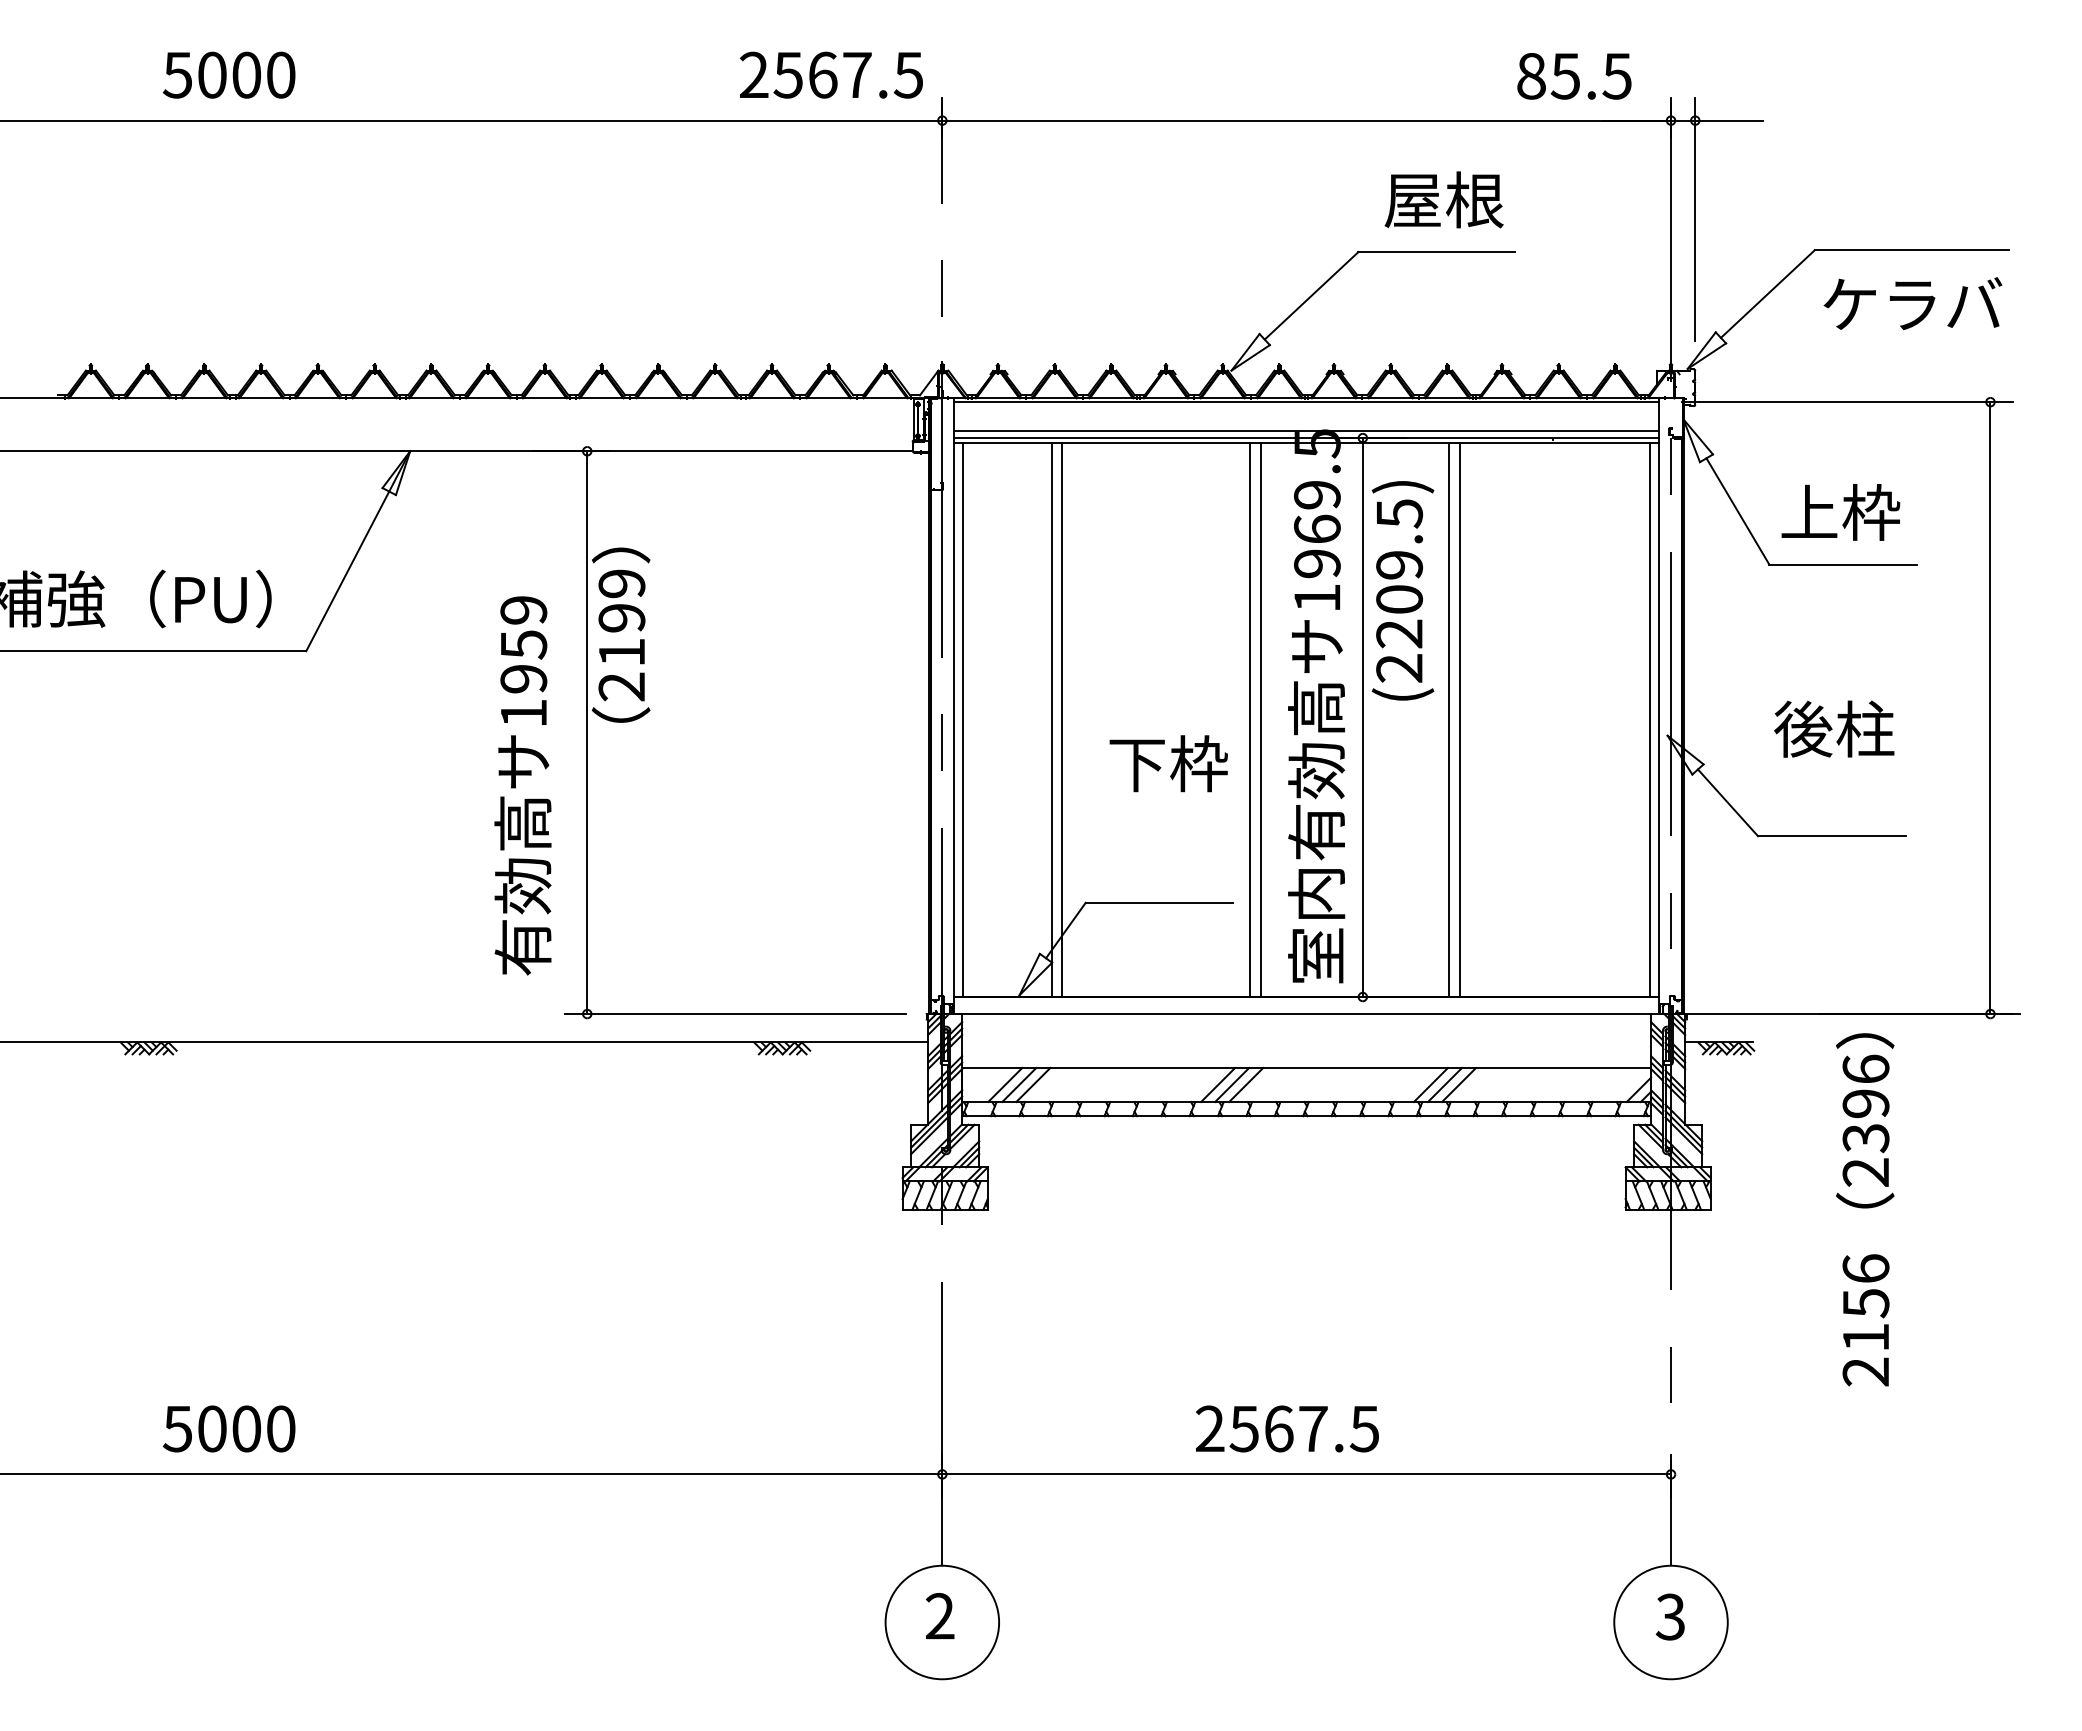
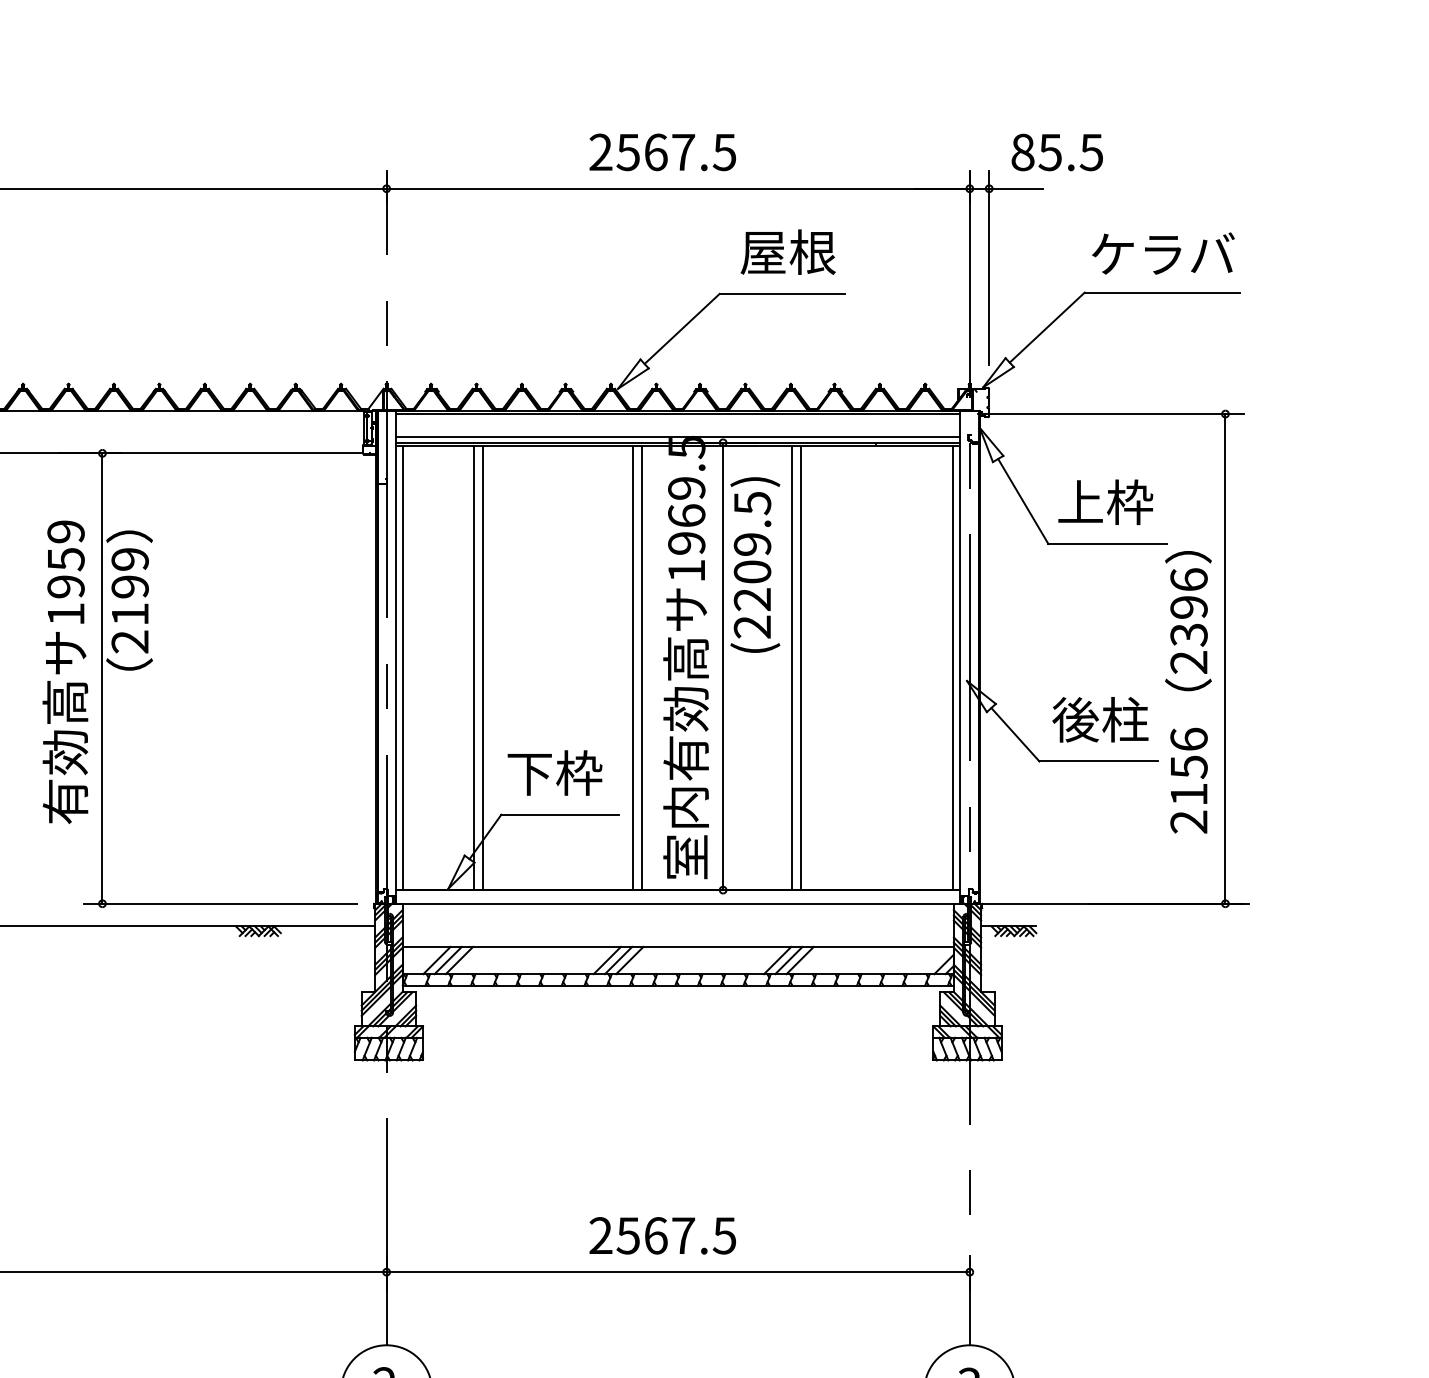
text: (831, 74) -> (662, 151), moved
text: (1574, 76) -> (1057, 152), moved
text: (1912, 303) -> (1163, 253), moved
text: (1834, 728) -> (1100, 719), moved
text: (1168, 763) -> (554, 772), moved
text: (522, 785) -> (65, 672), moved
text: (1865, 1209) -> (1188, 692), moved

